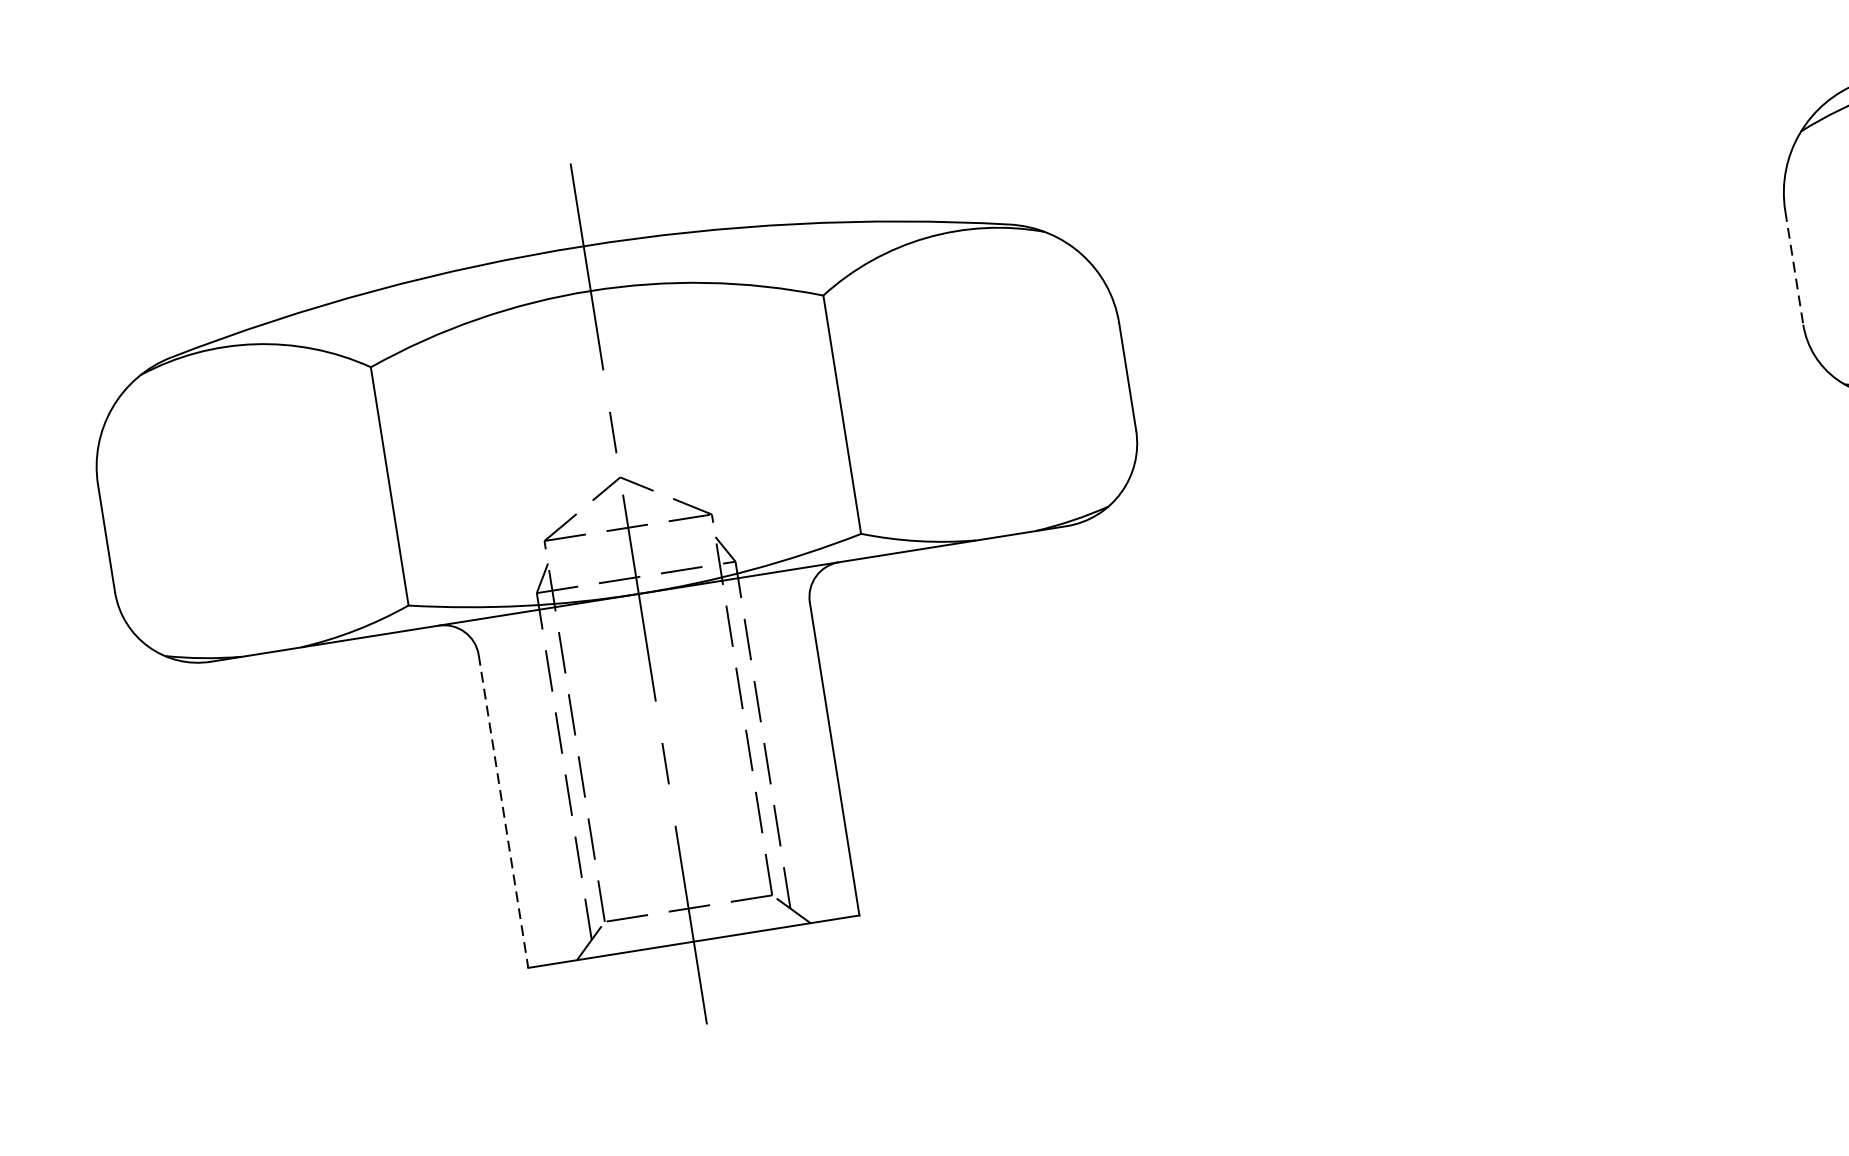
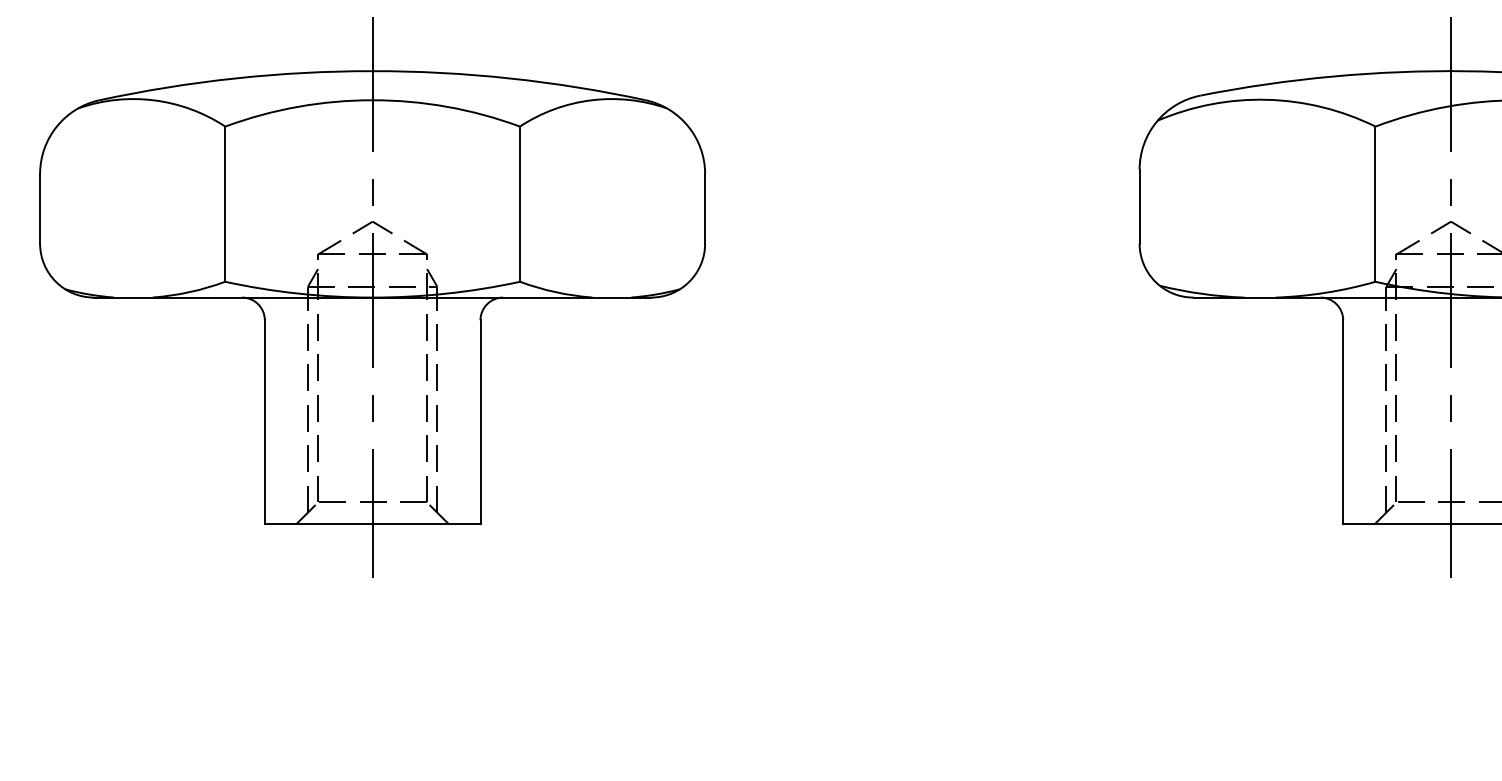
line: (1794, 267) -> (1139, 206), dashed -> solid
line: (503, 812) -> (264, 422), dashed -> solid

